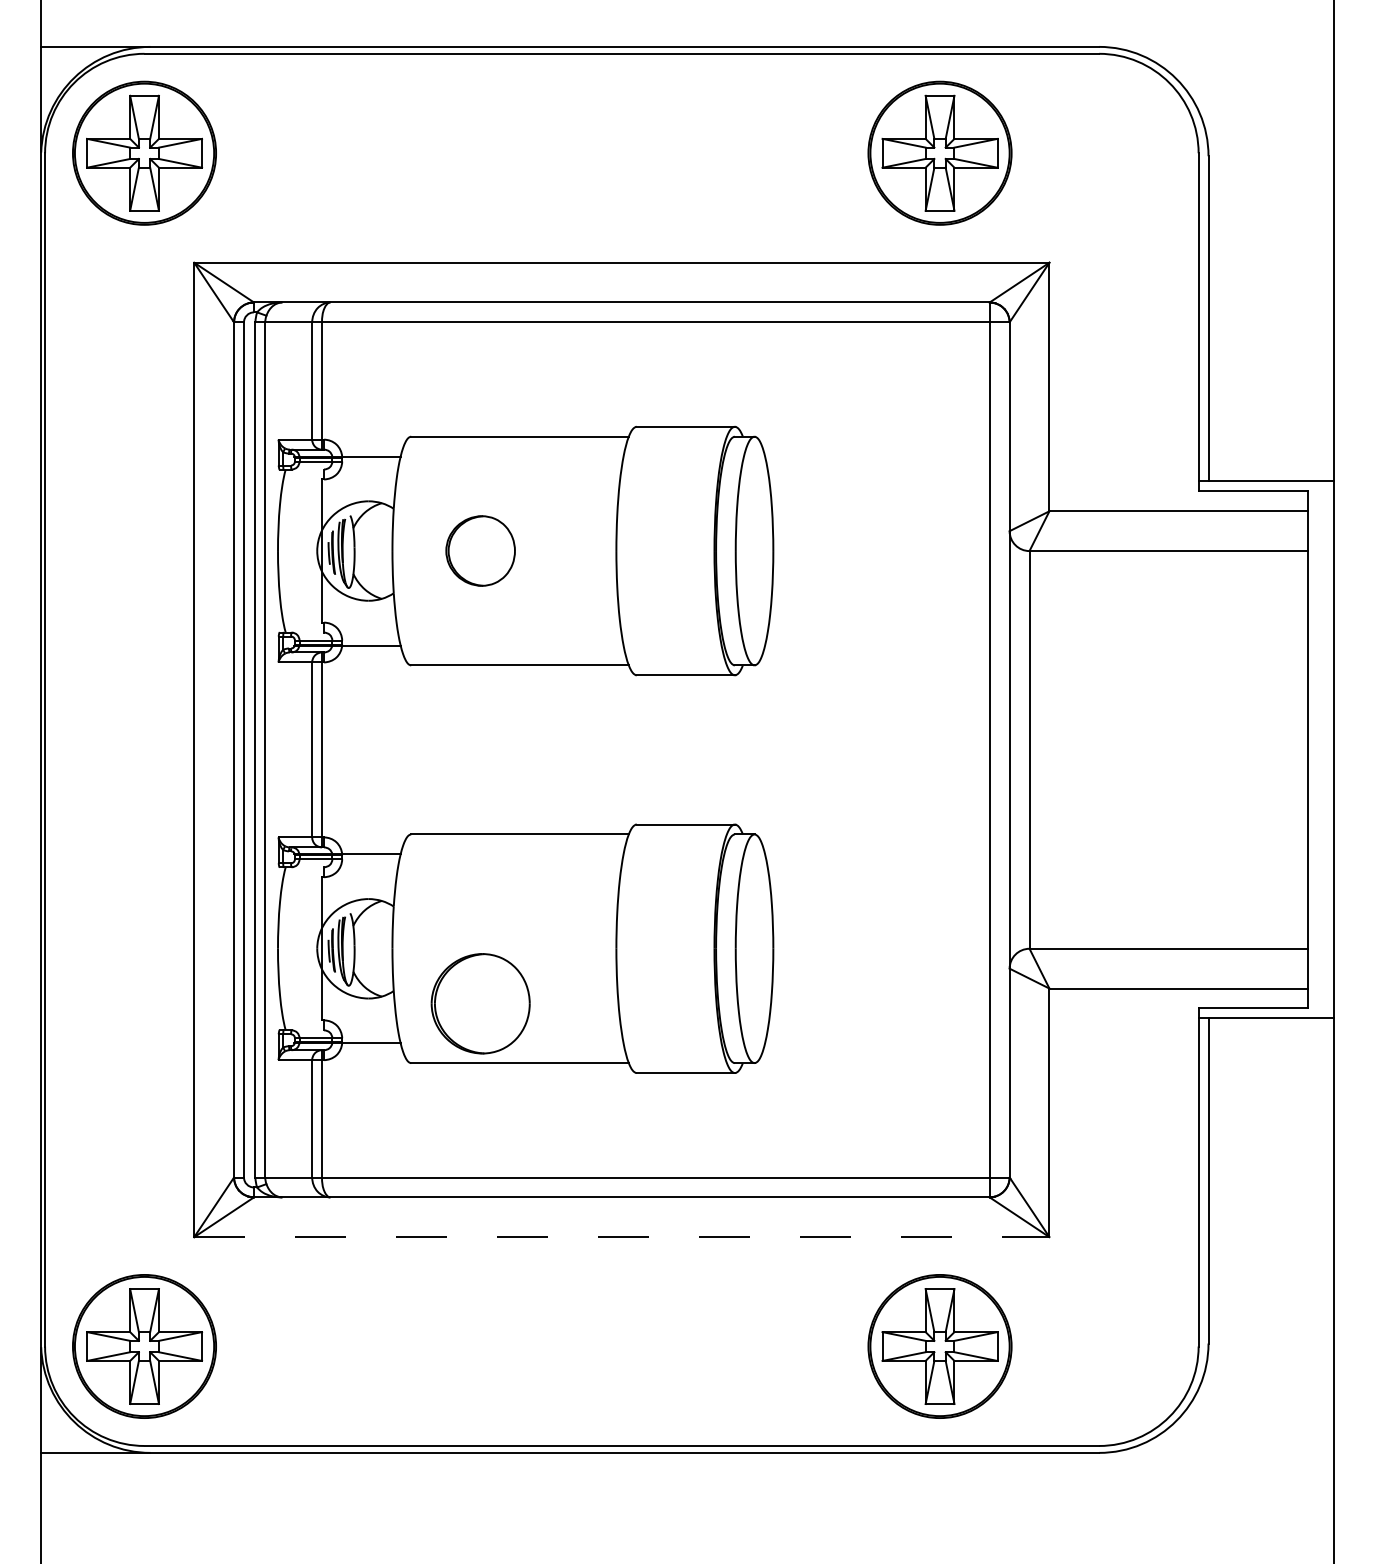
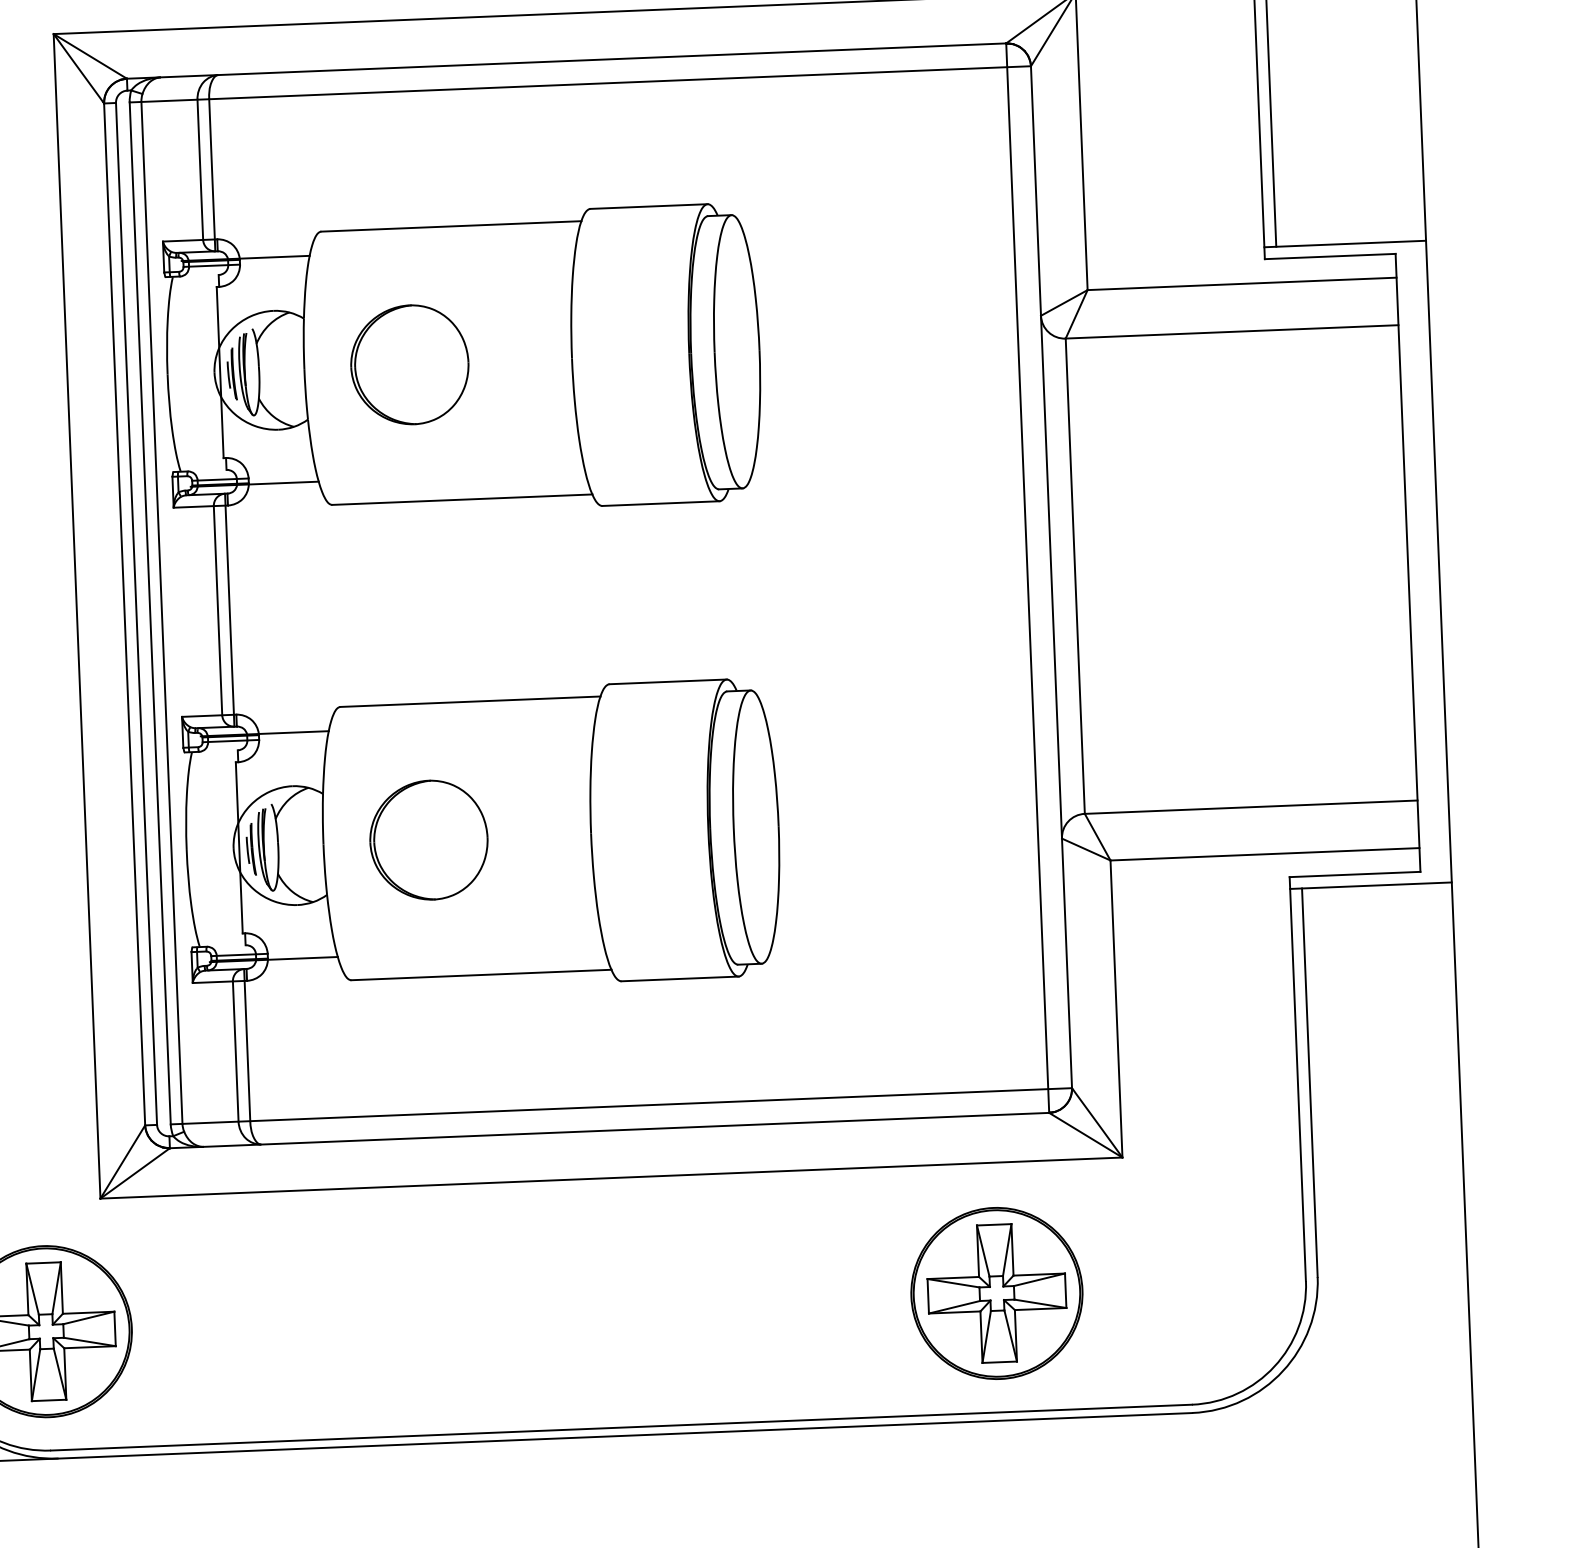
part: (480, 550) -> (409, 364), size x1.43
part: (480, 1003) -> (428, 839), moved
line: (621, 1237) -> (611, 1178), dashed -> solid

